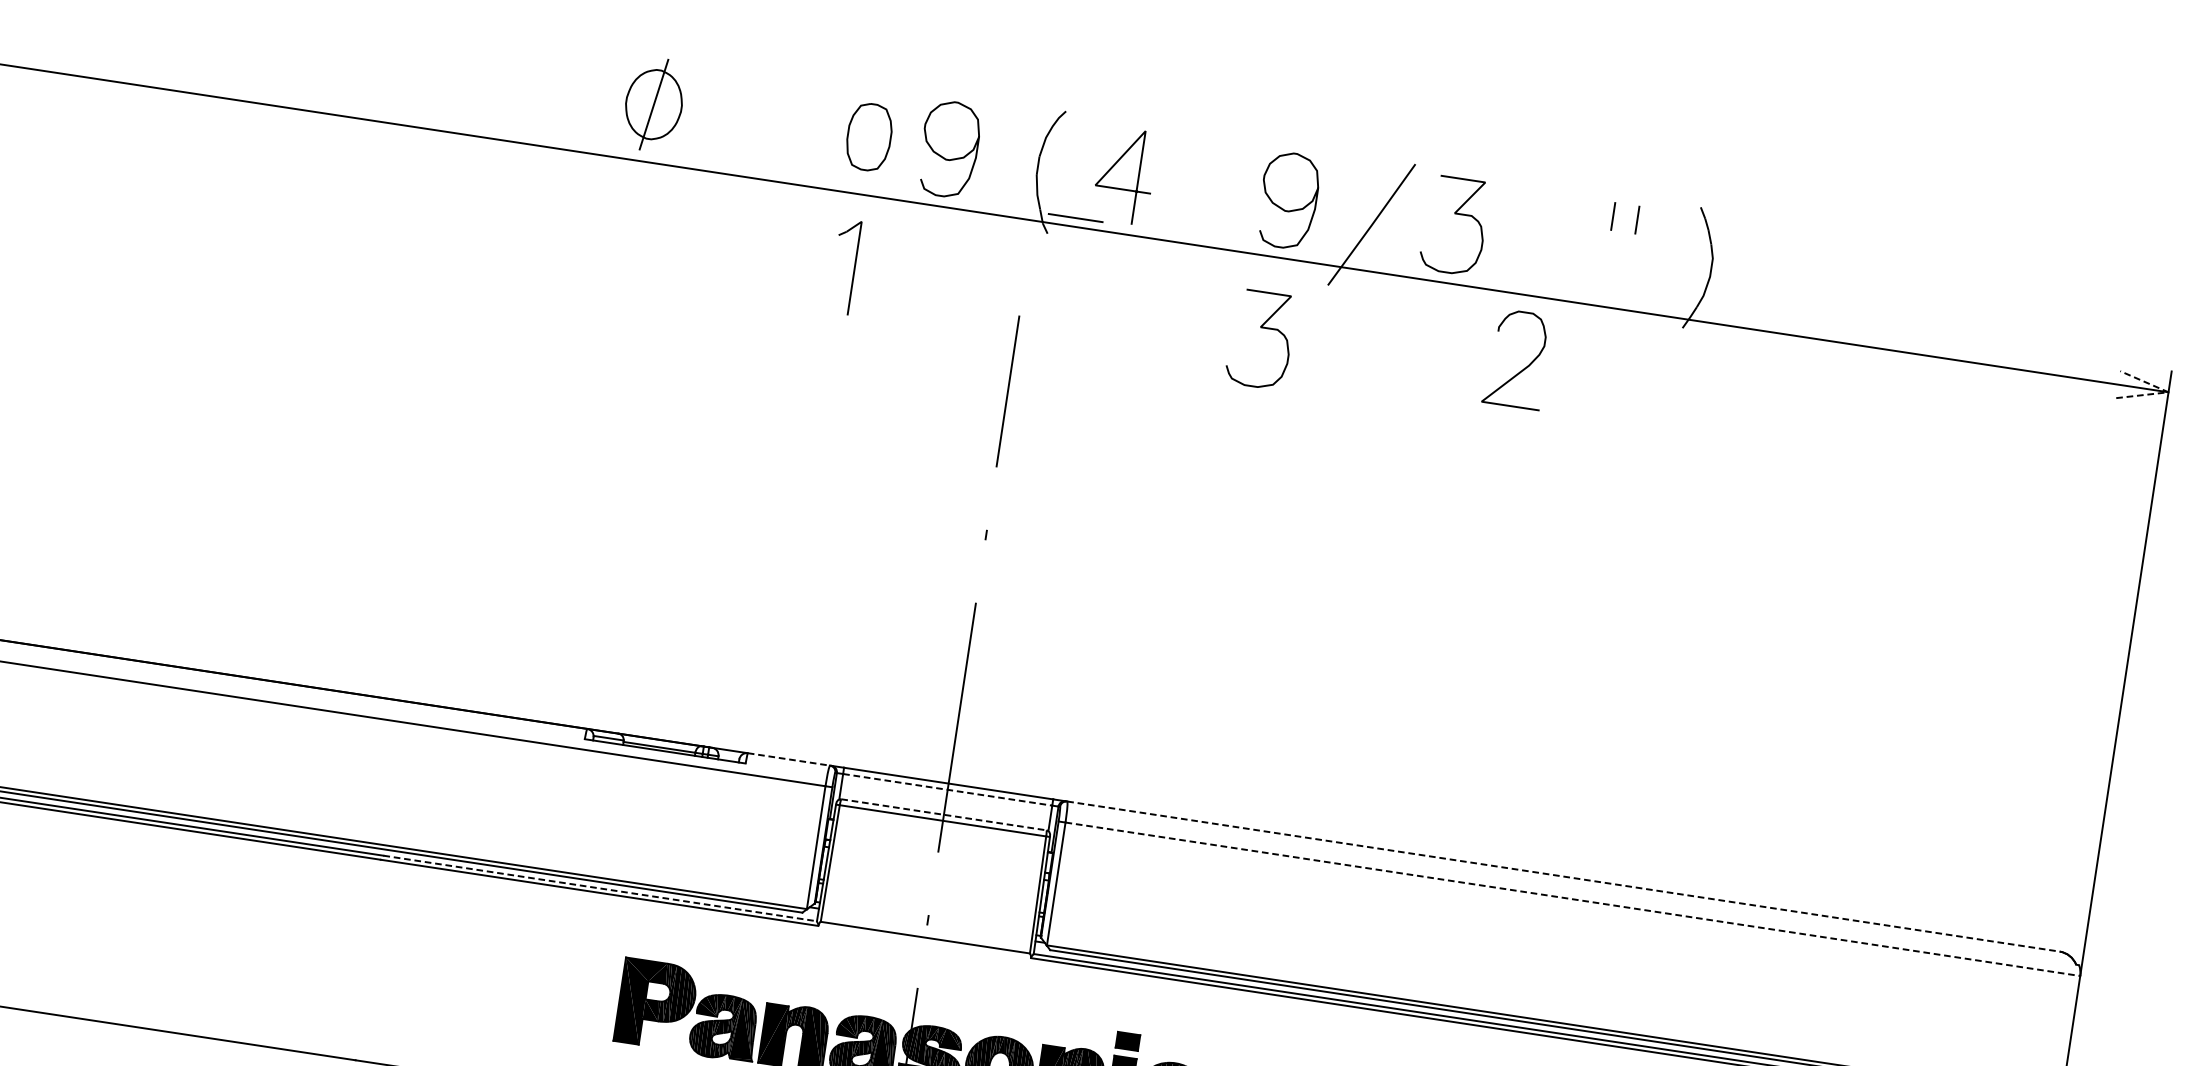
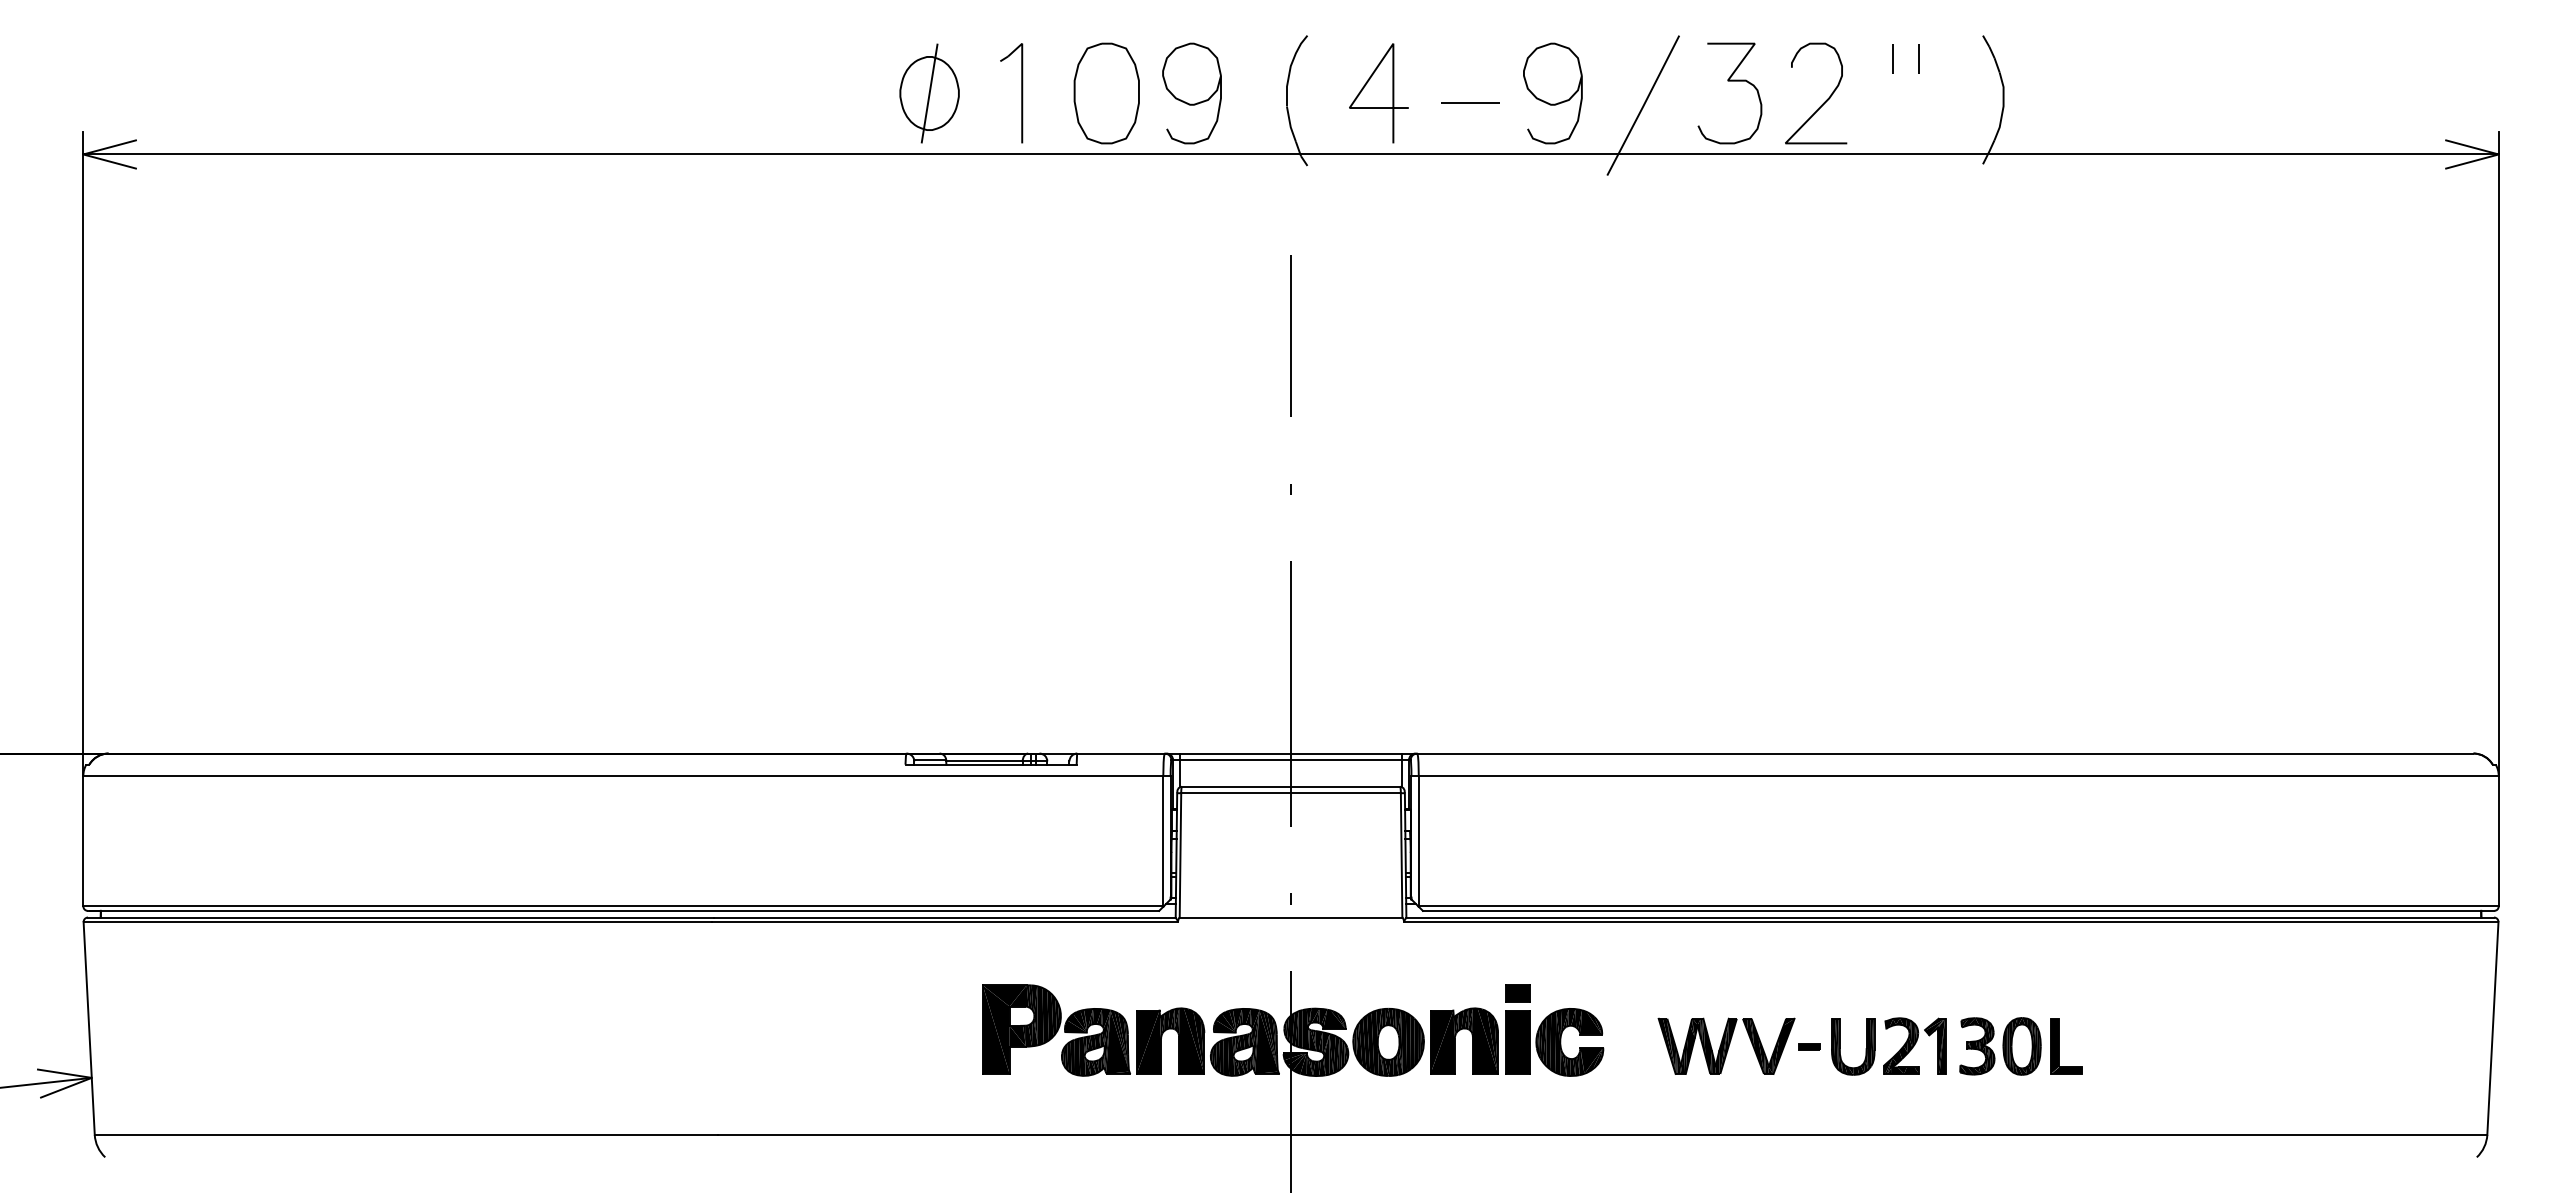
part: (653, 104) -> (929, 93), moved
part: (869, 137) -> (1106, 93), size x1.43
line: (1076, 217) -> (1470, 102), moved
part: (853, 268) -> (1021, 93), moved
curve: (1262, 328) -> (1545, 230), removed
curve: (1524, 367) -> (1824, 101), moved
line: (2168, 392) -> (2498, 154), dashed -> solid
line: (789, 759) -> (1121, 753), dashed -> solid
line: (948, 790) -> (1291, 760), dashed -> solid
line: (944, 814) -> (1291, 786), dashed -> solid
line: (1563, 876) -> (1945, 753), dashed -> solid
line: (600, 888) -> (945, 917), dashed -> solid
line: (1572, 899) -> (1958, 775), dashed -> solid

